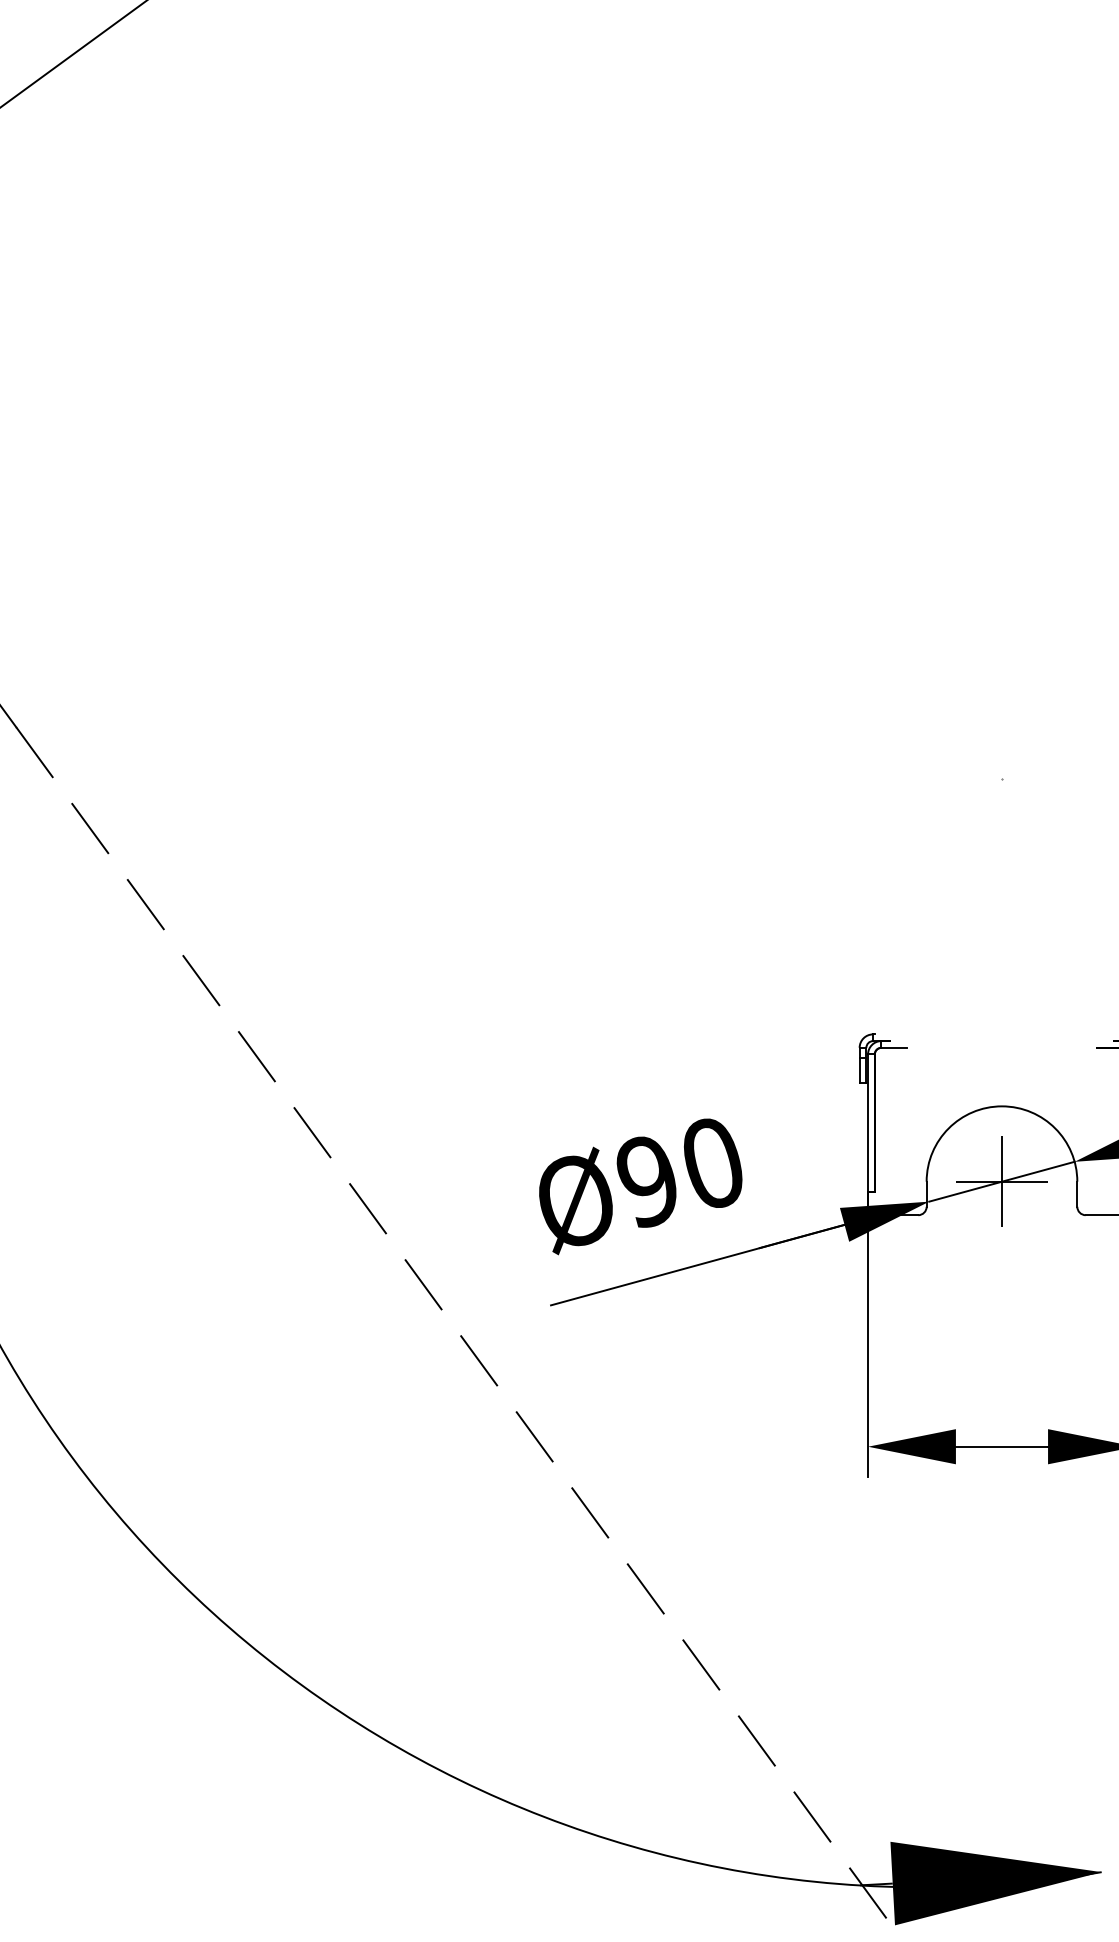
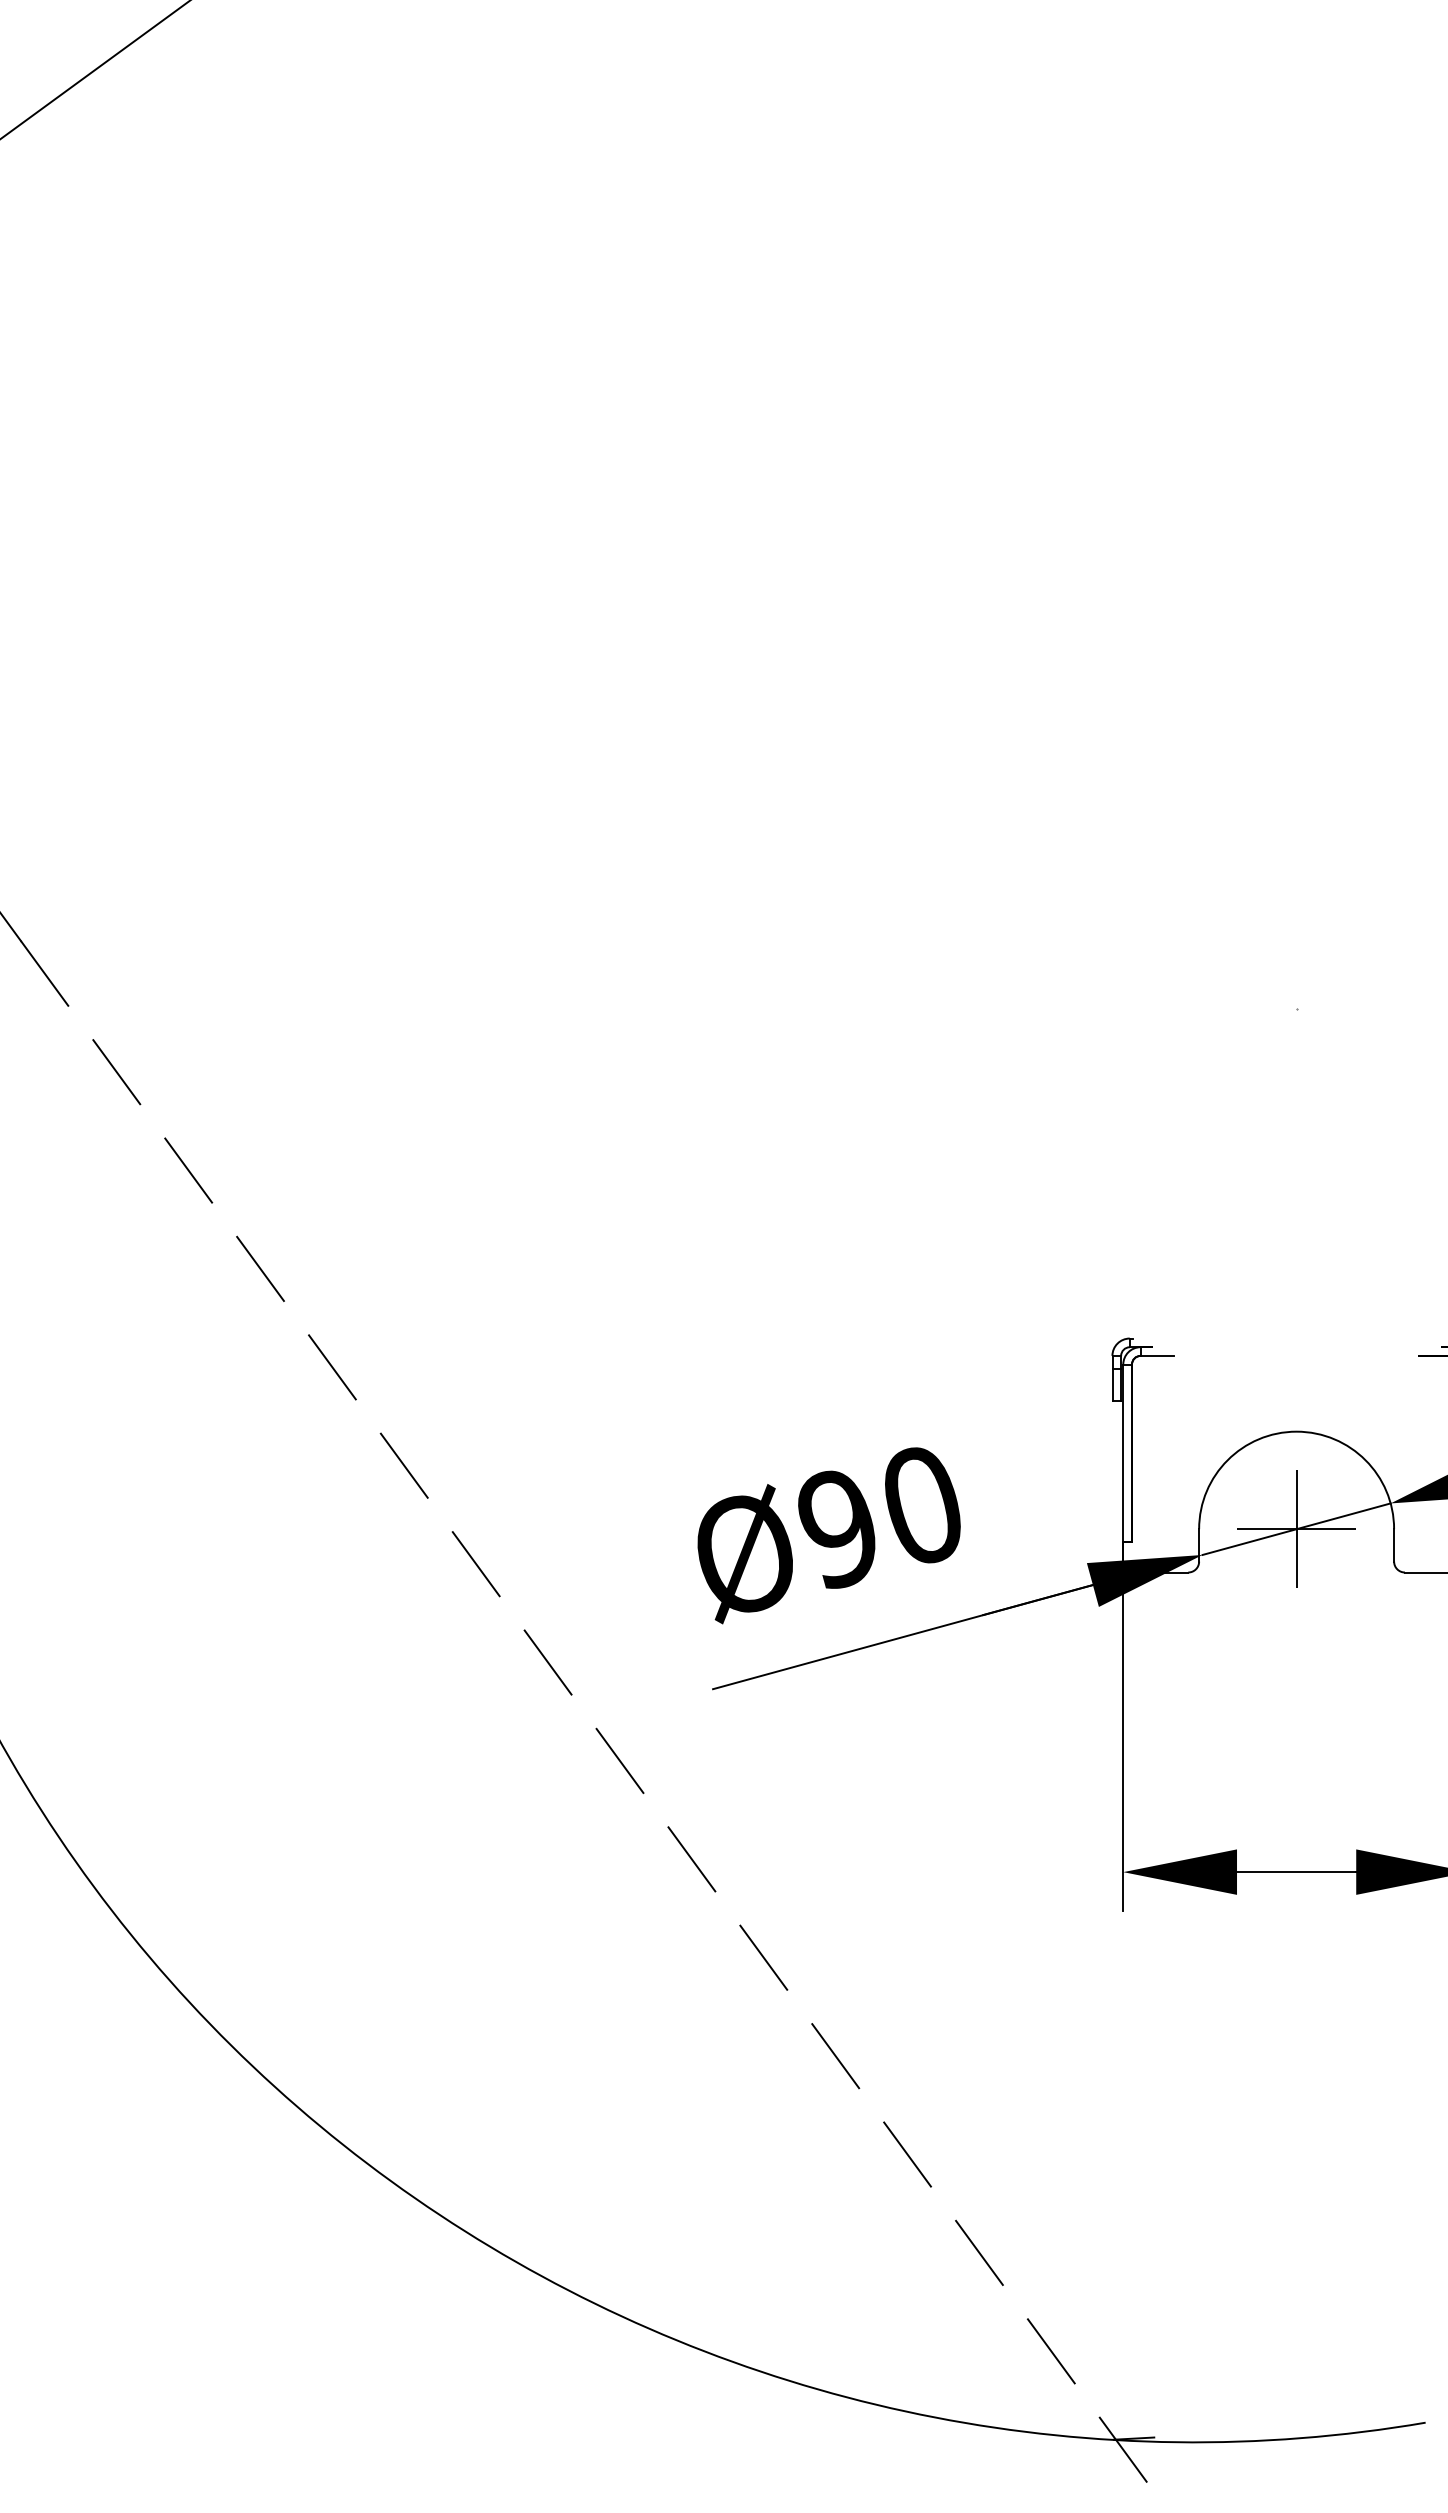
fill: (995, 1883) -> (1288, 2437), removed

